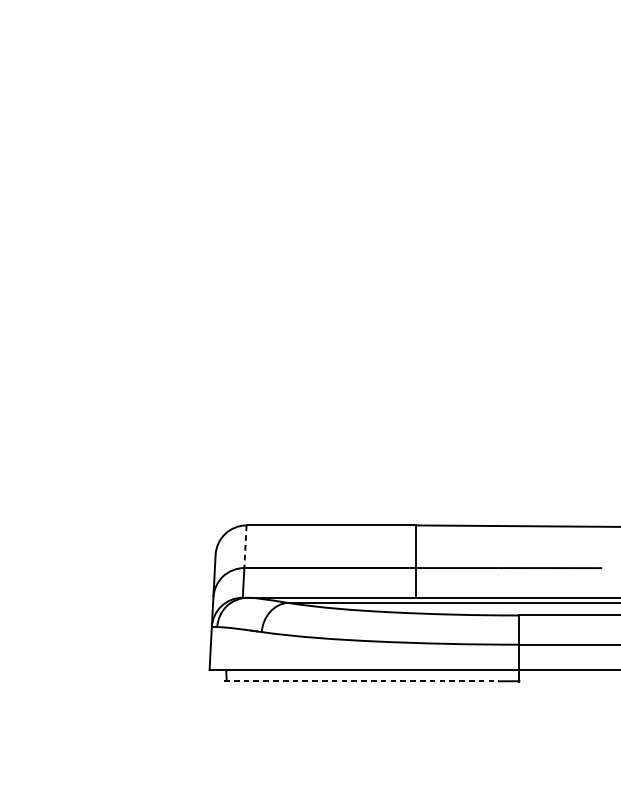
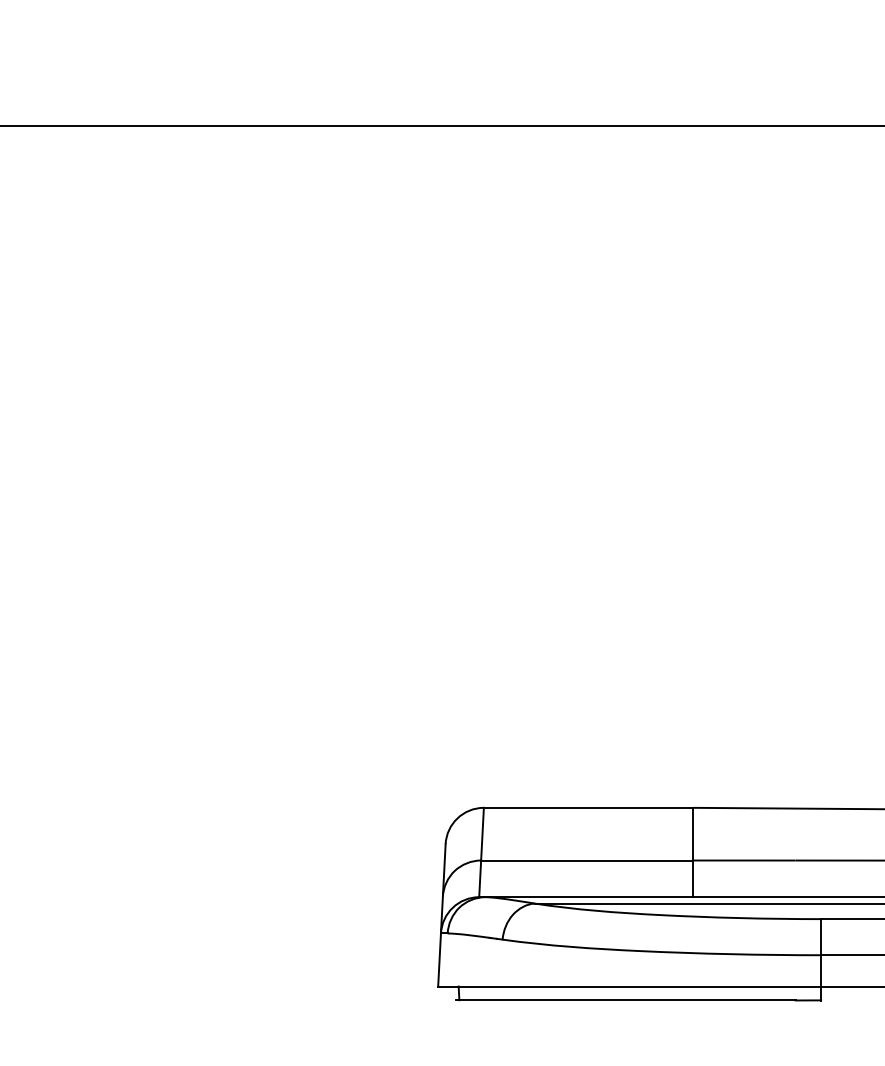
line: (245, 546) -> (482, 834), dashed -> solid
line: (361, 681) -> (625, 1000), dashed -> solid

